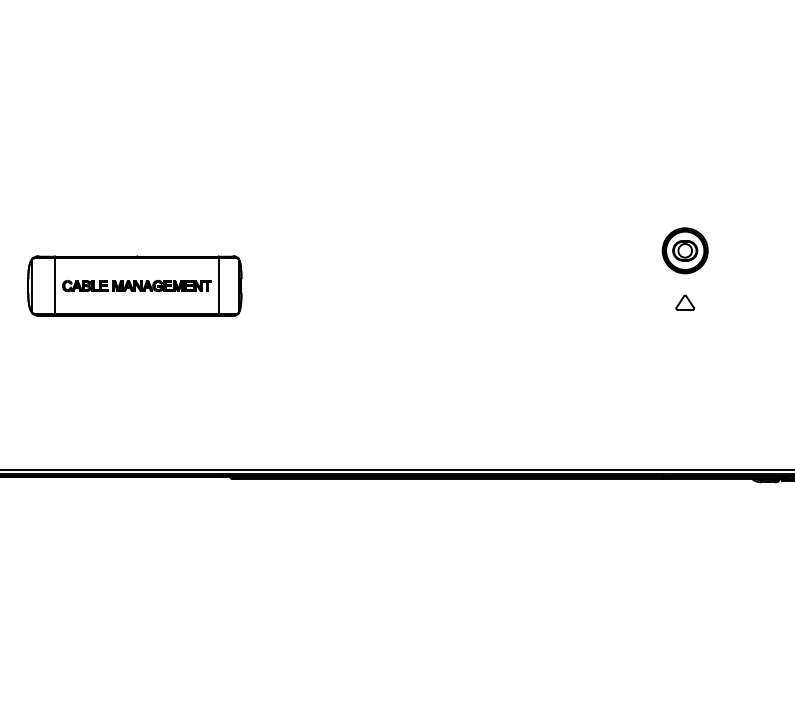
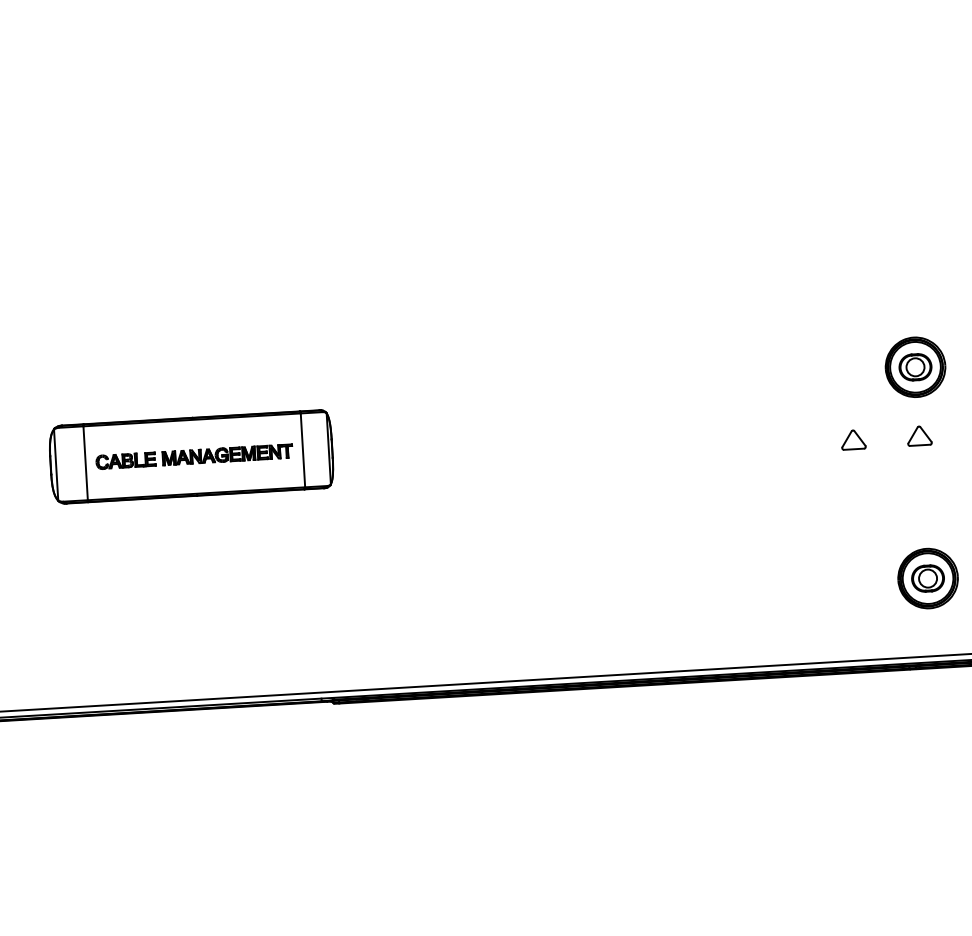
part: (634, 302) -> (852, 439), added
part: (684, 410) -> (927, 578), added

